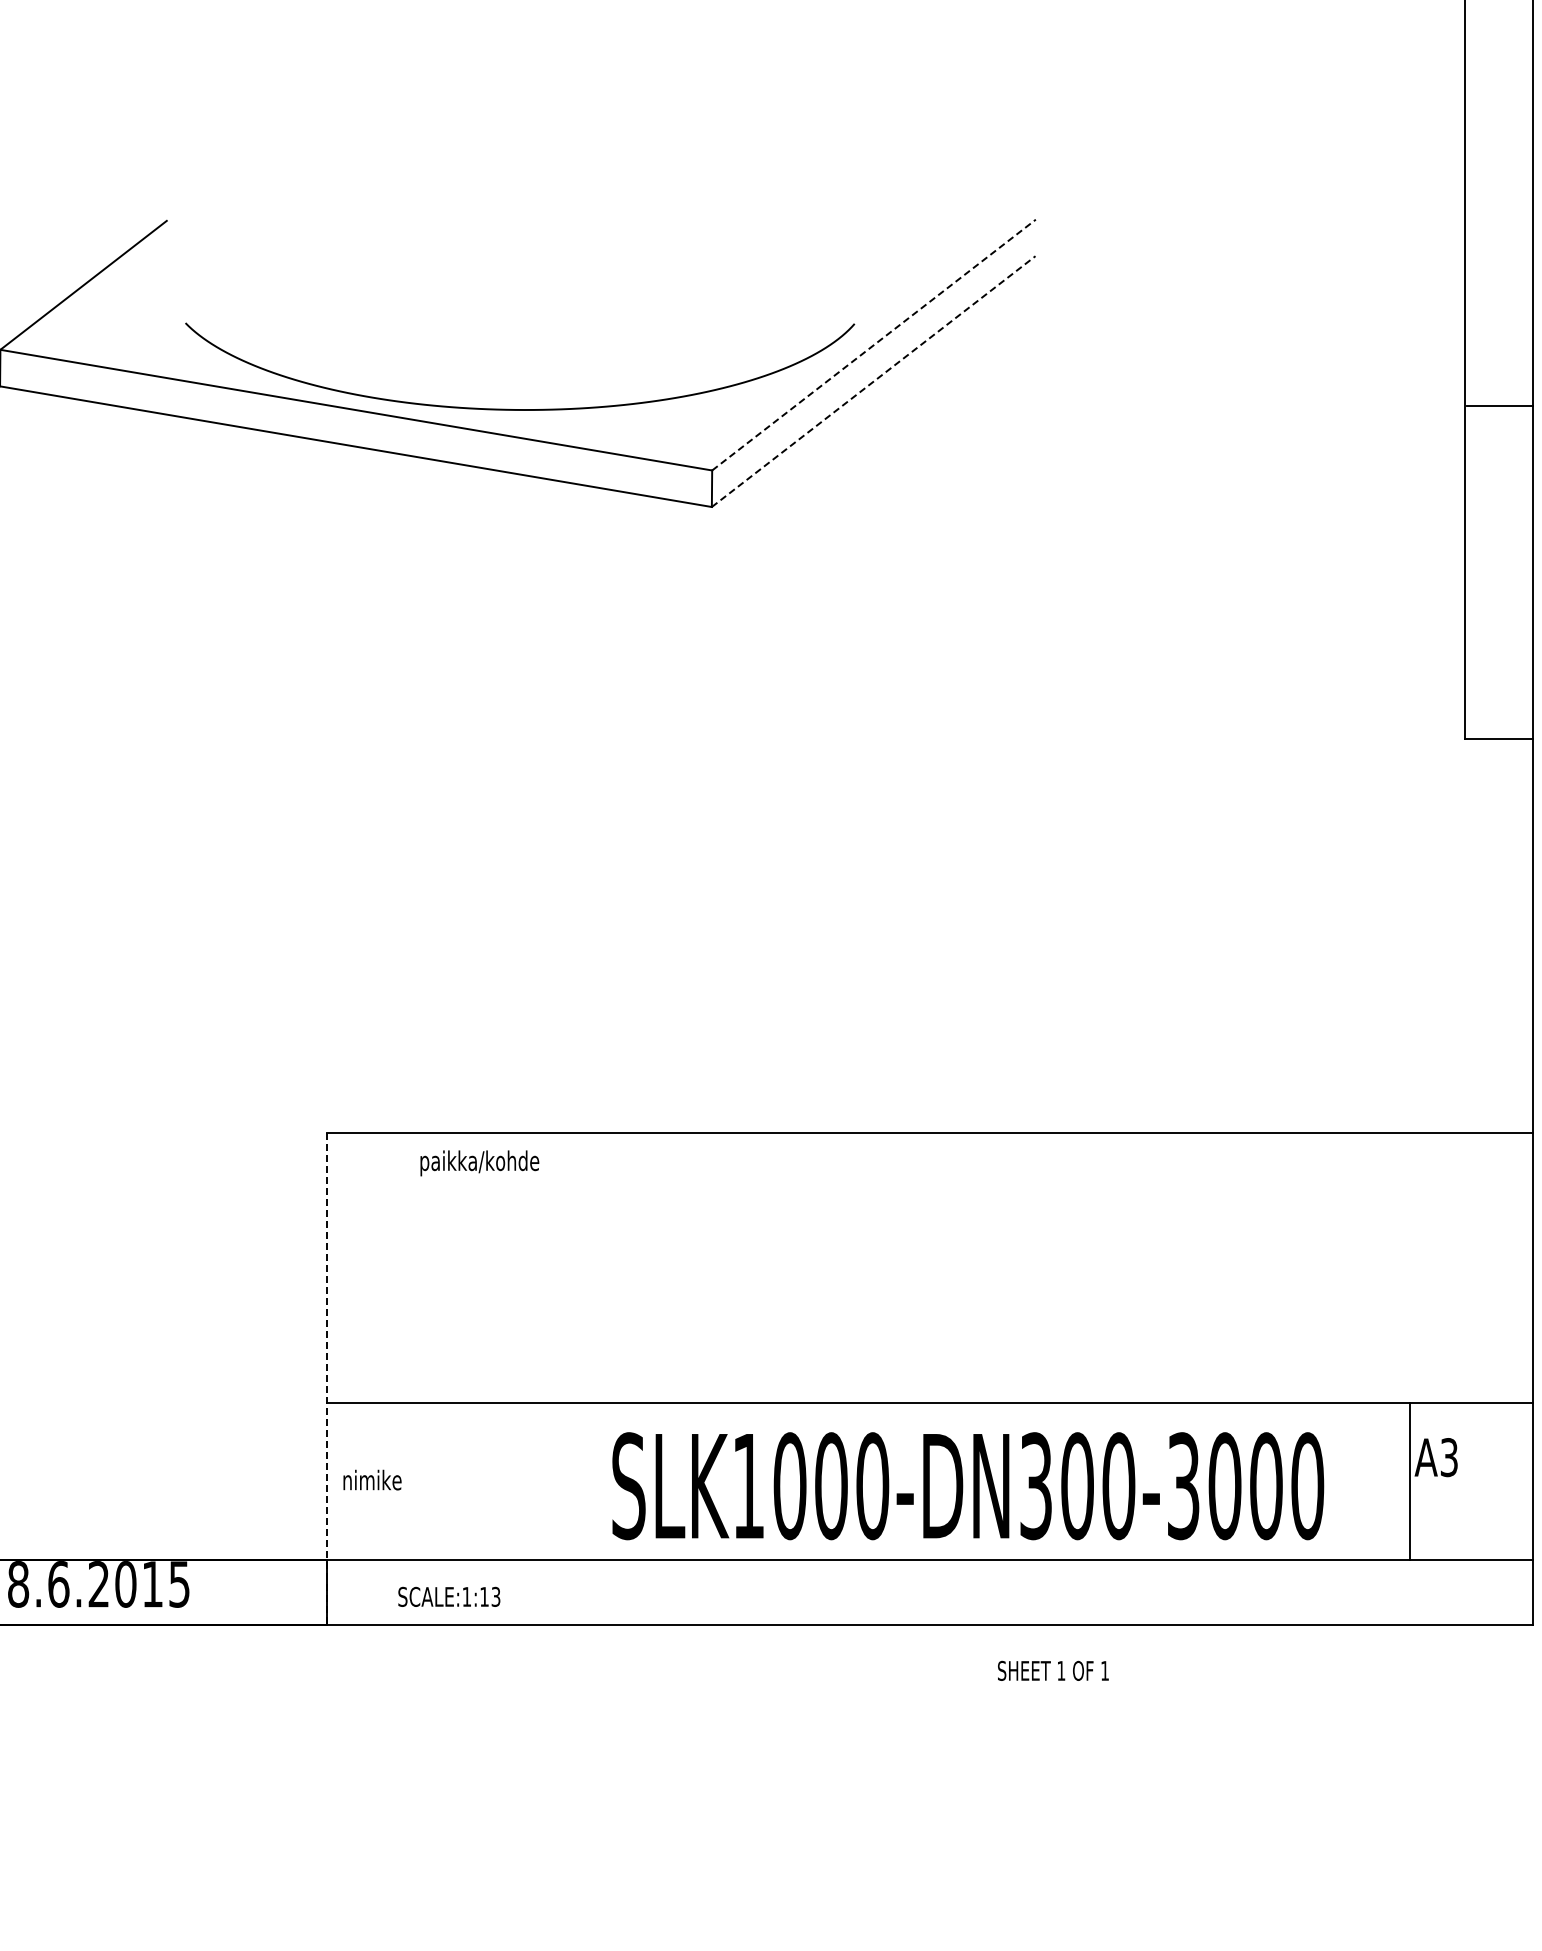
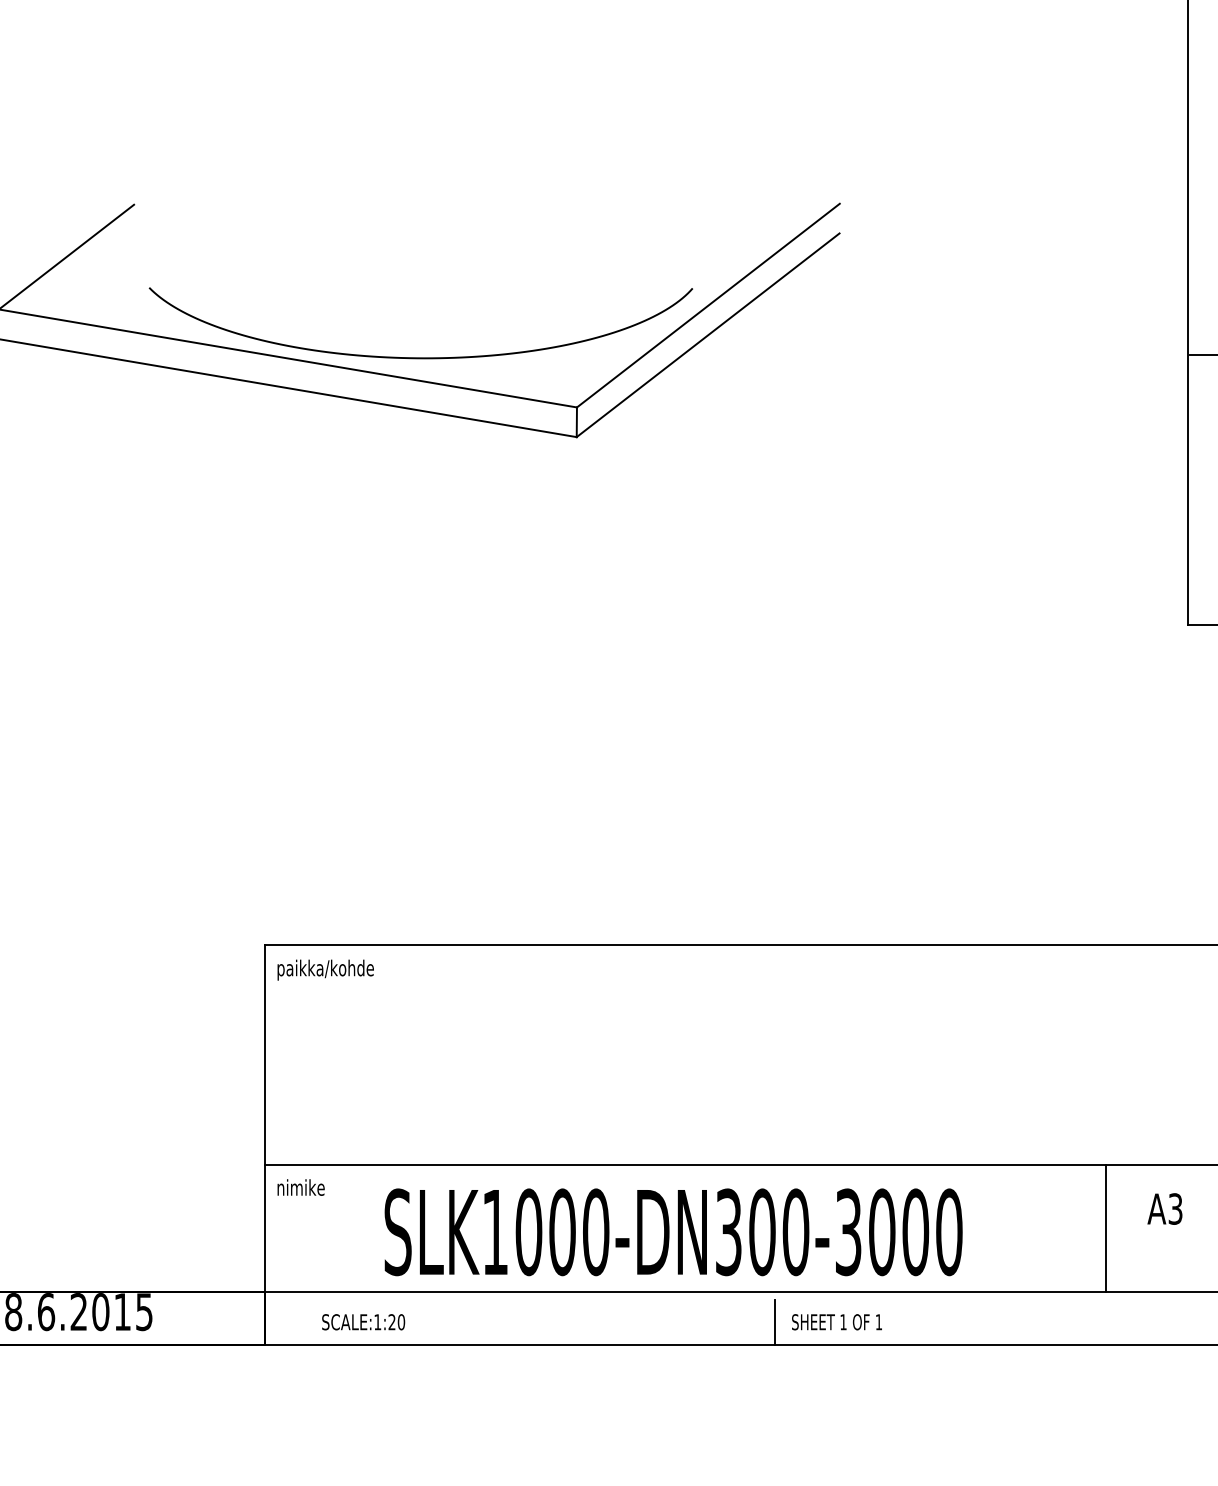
line: (874, 345) -> (708, 305), dashed -> solid
line: (873, 381) -> (707, 335), dashed -> solid
text: (479, 1163) -> (325, 970), moved
line: (327, 1379) -> (264, 1145), dashed -> solid
text: (372, 1479) -> (301, 1187), moved
line: (1410, 1481) -> (1105, 1228), moved
text: (968, 1486) -> (673, 1232), moved
text: (490, 1596) -> (396, 1321), SCALE:1:13 -> SCALE:1:20
line: (956, 1596) -> (775, 1321), added
text: (1053, 1670) -> (837, 1321), moved

